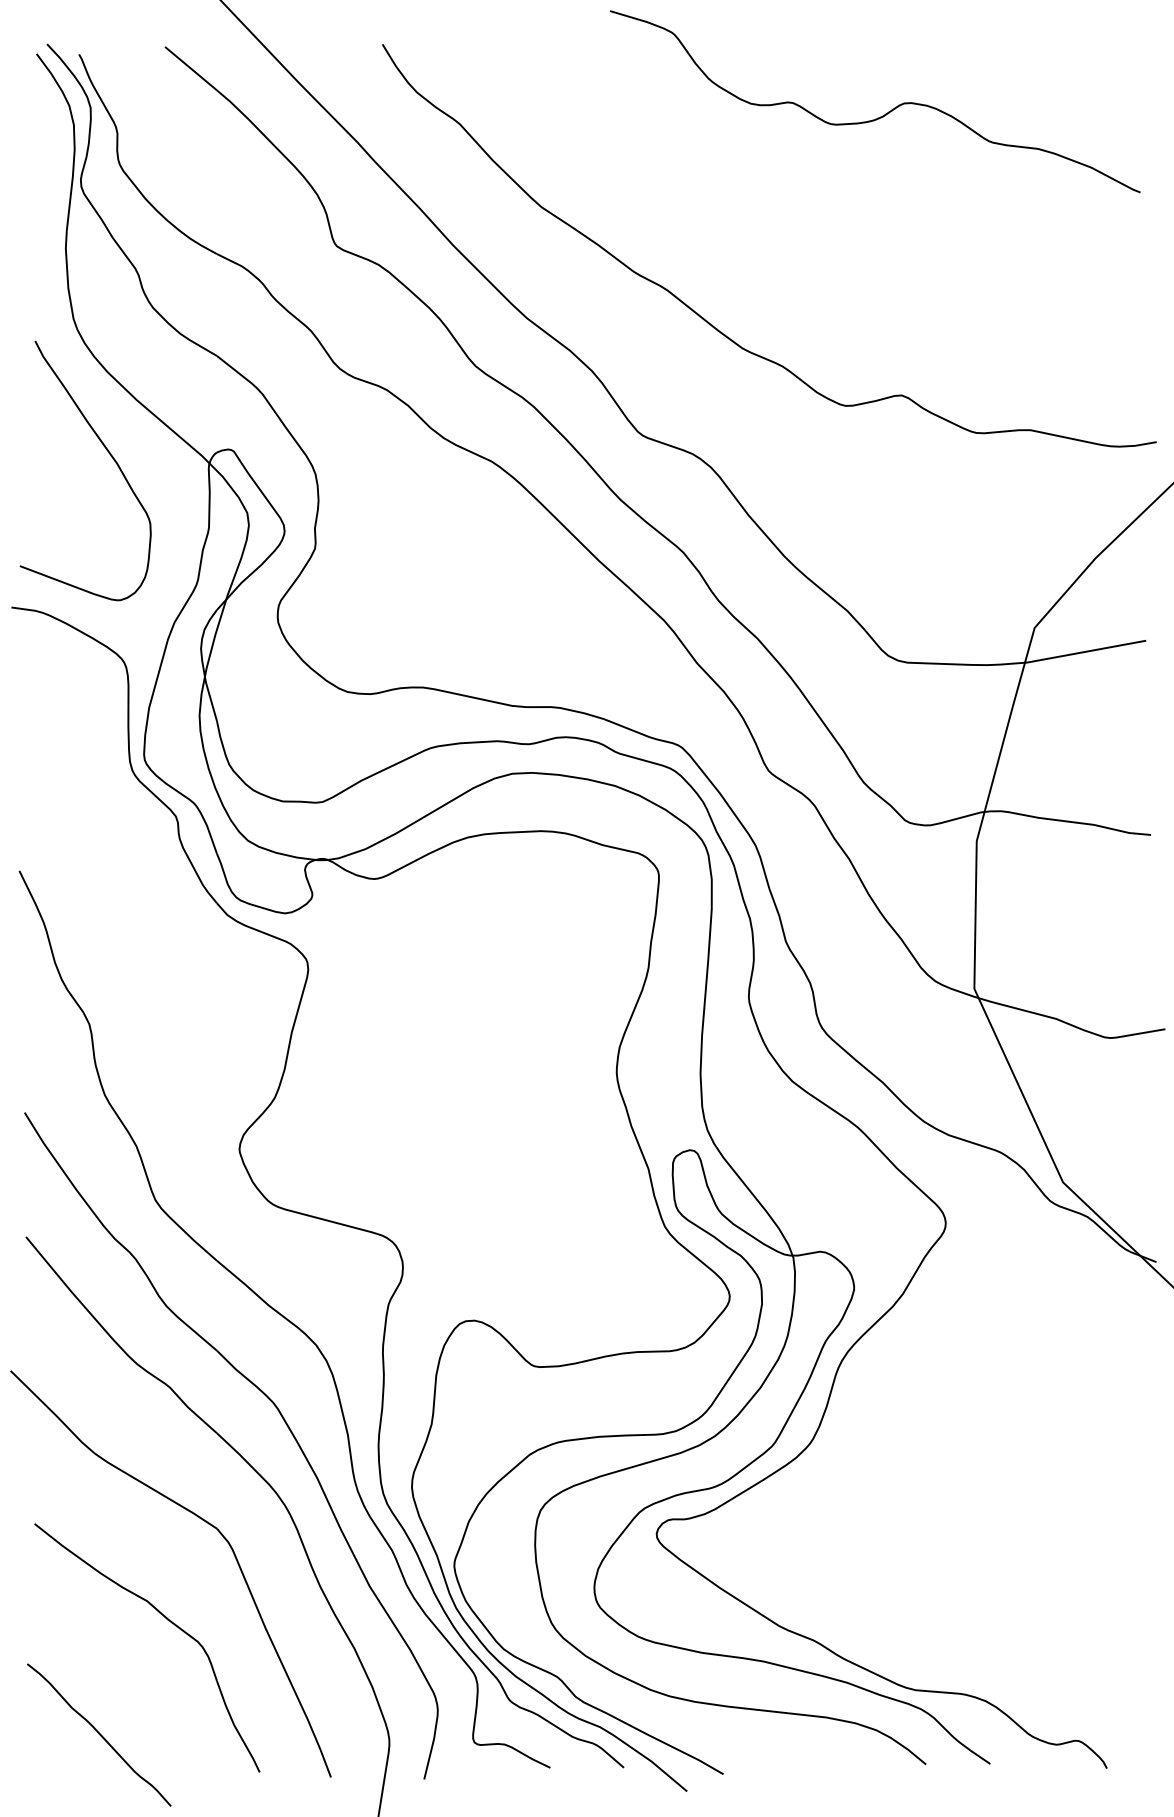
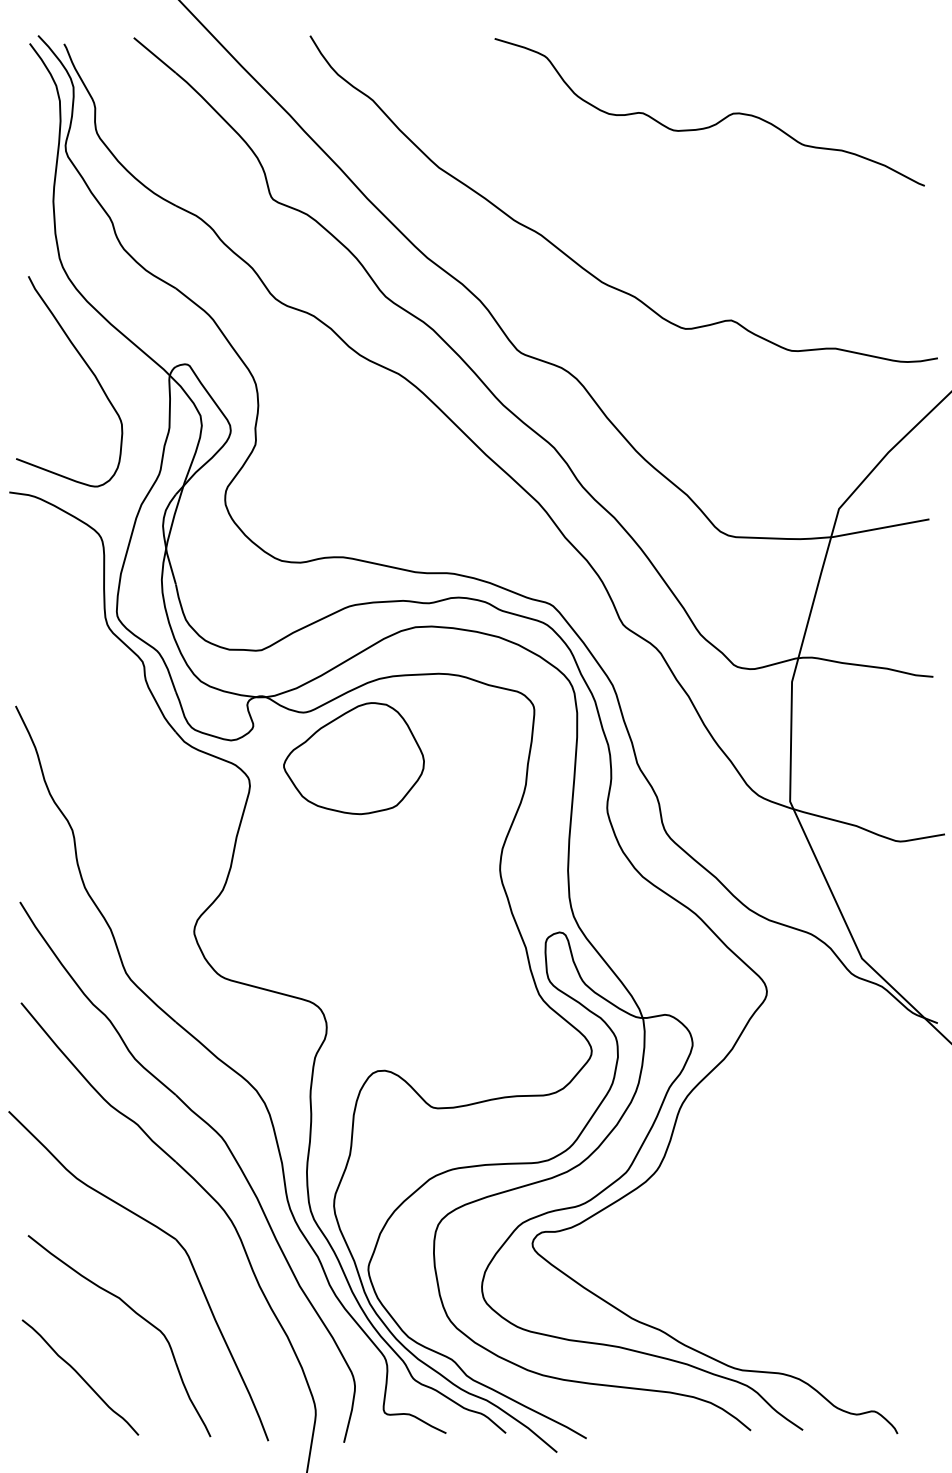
curve: (885, 113) -> (718, 121), moved
part: (436, 935) -> (353, 758), added
curve: (99, 1734) -> (80, 1377), moved

